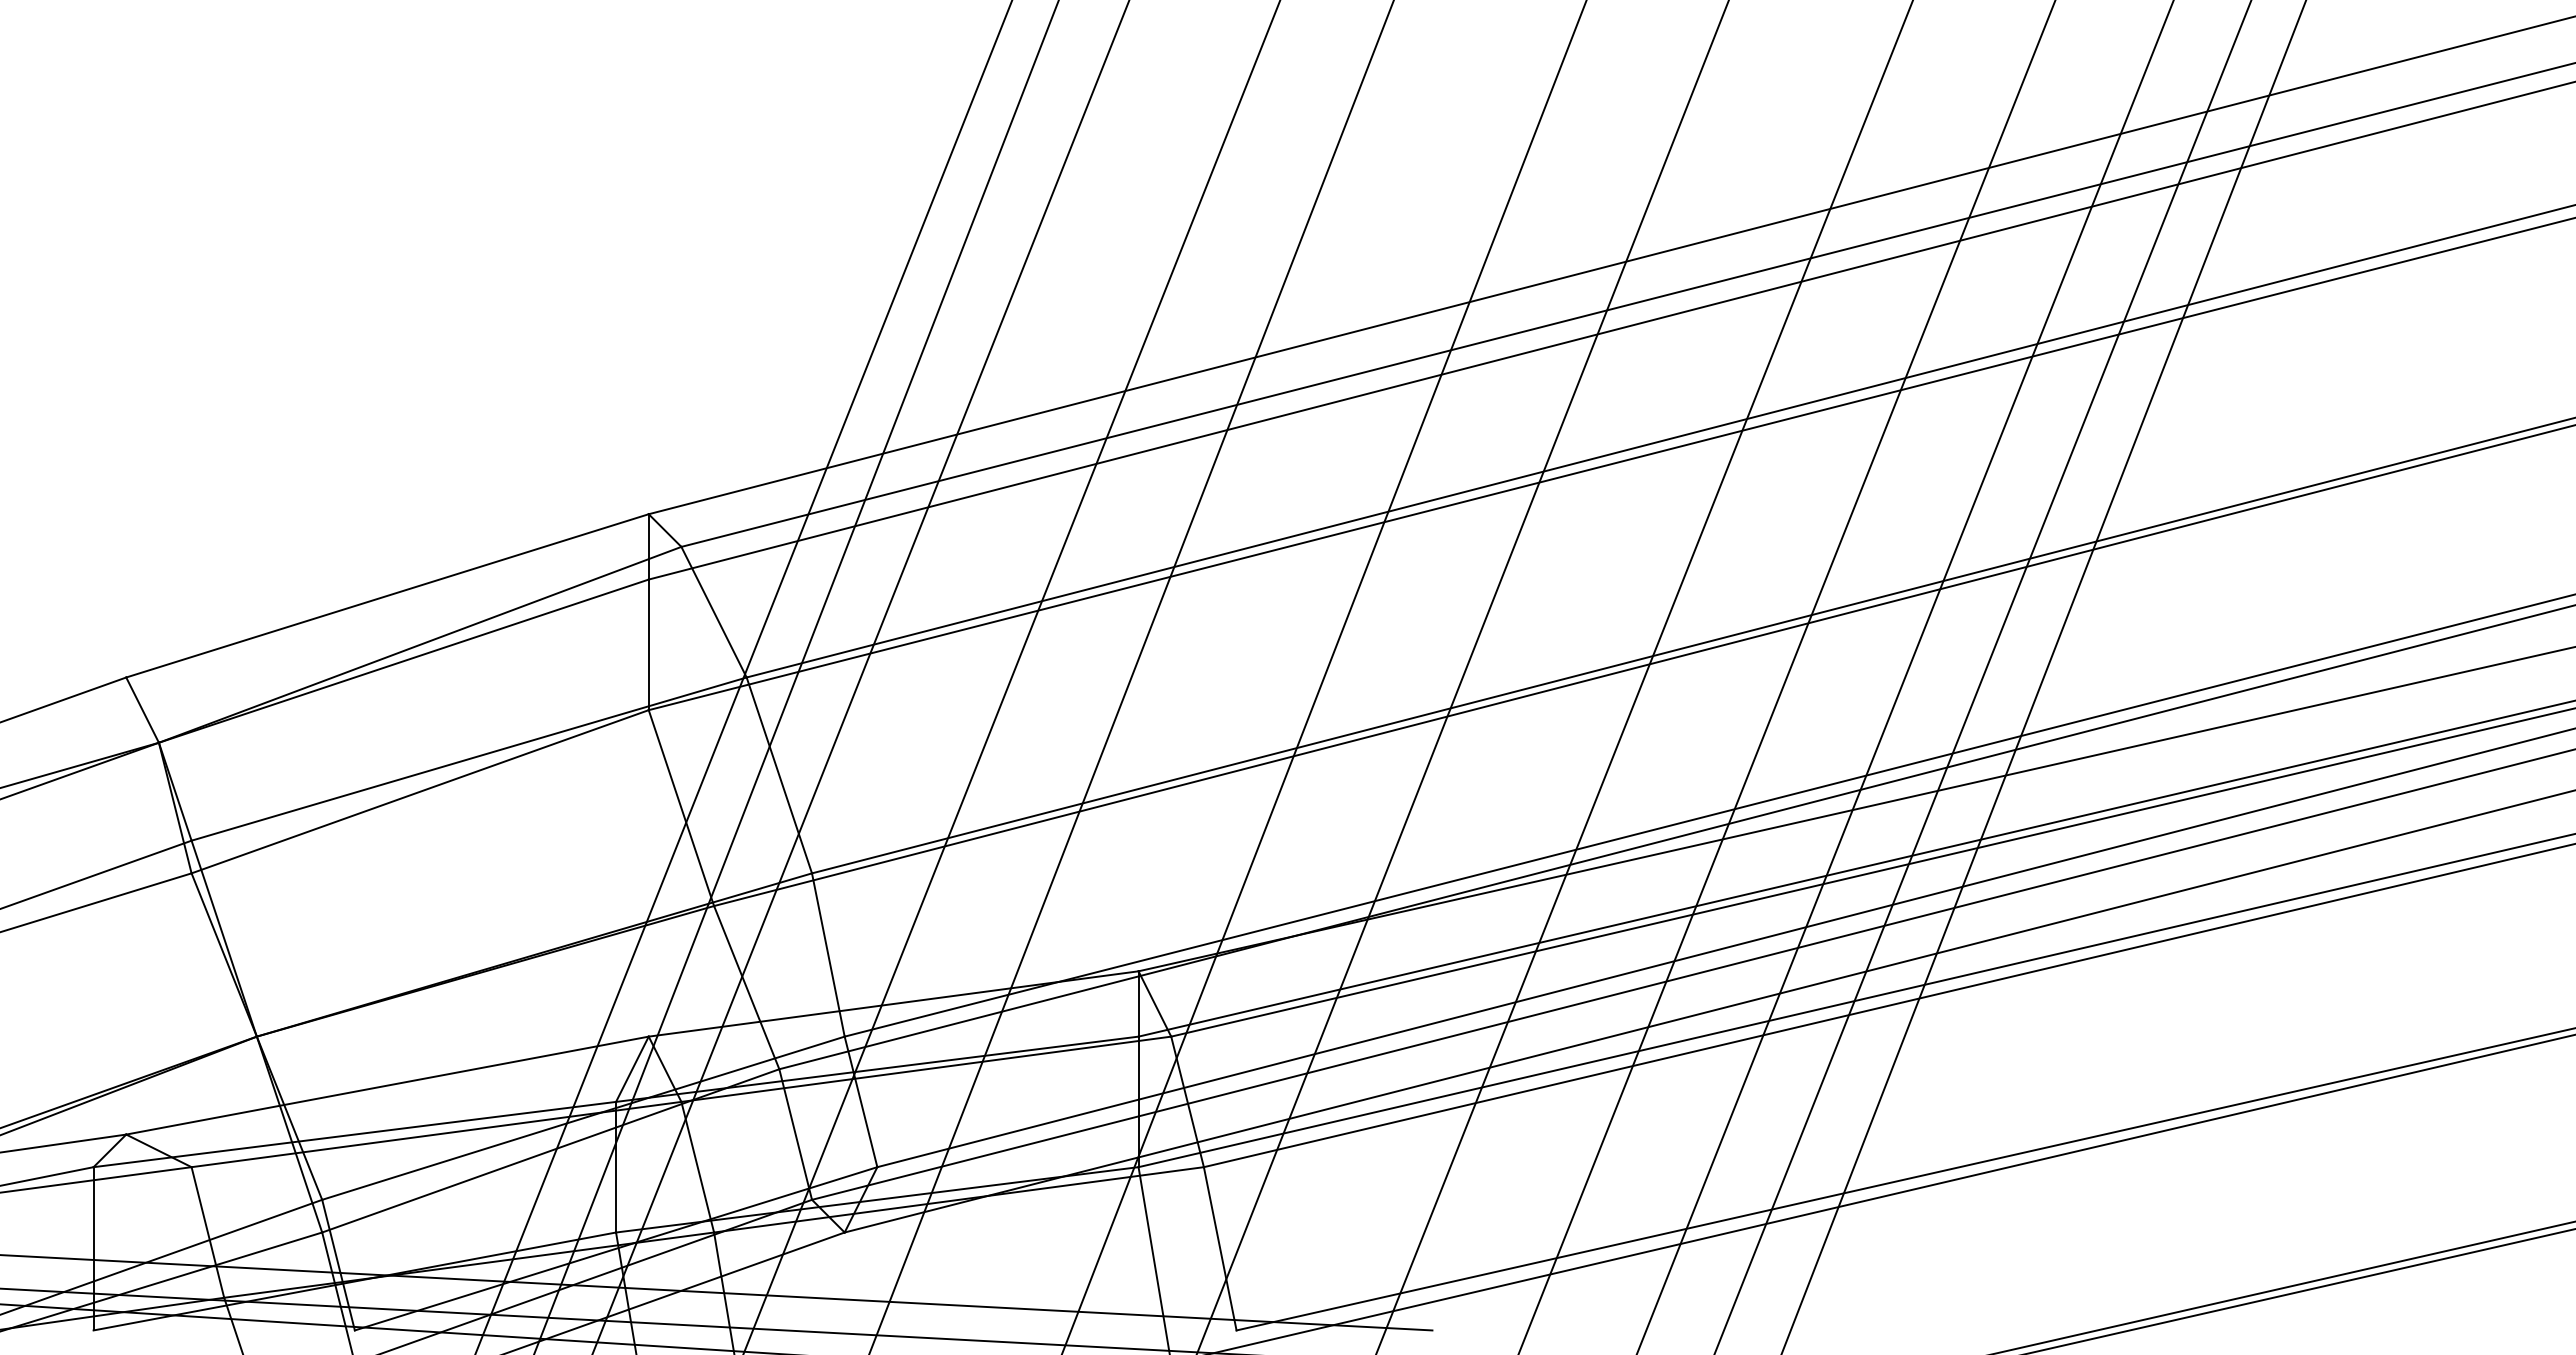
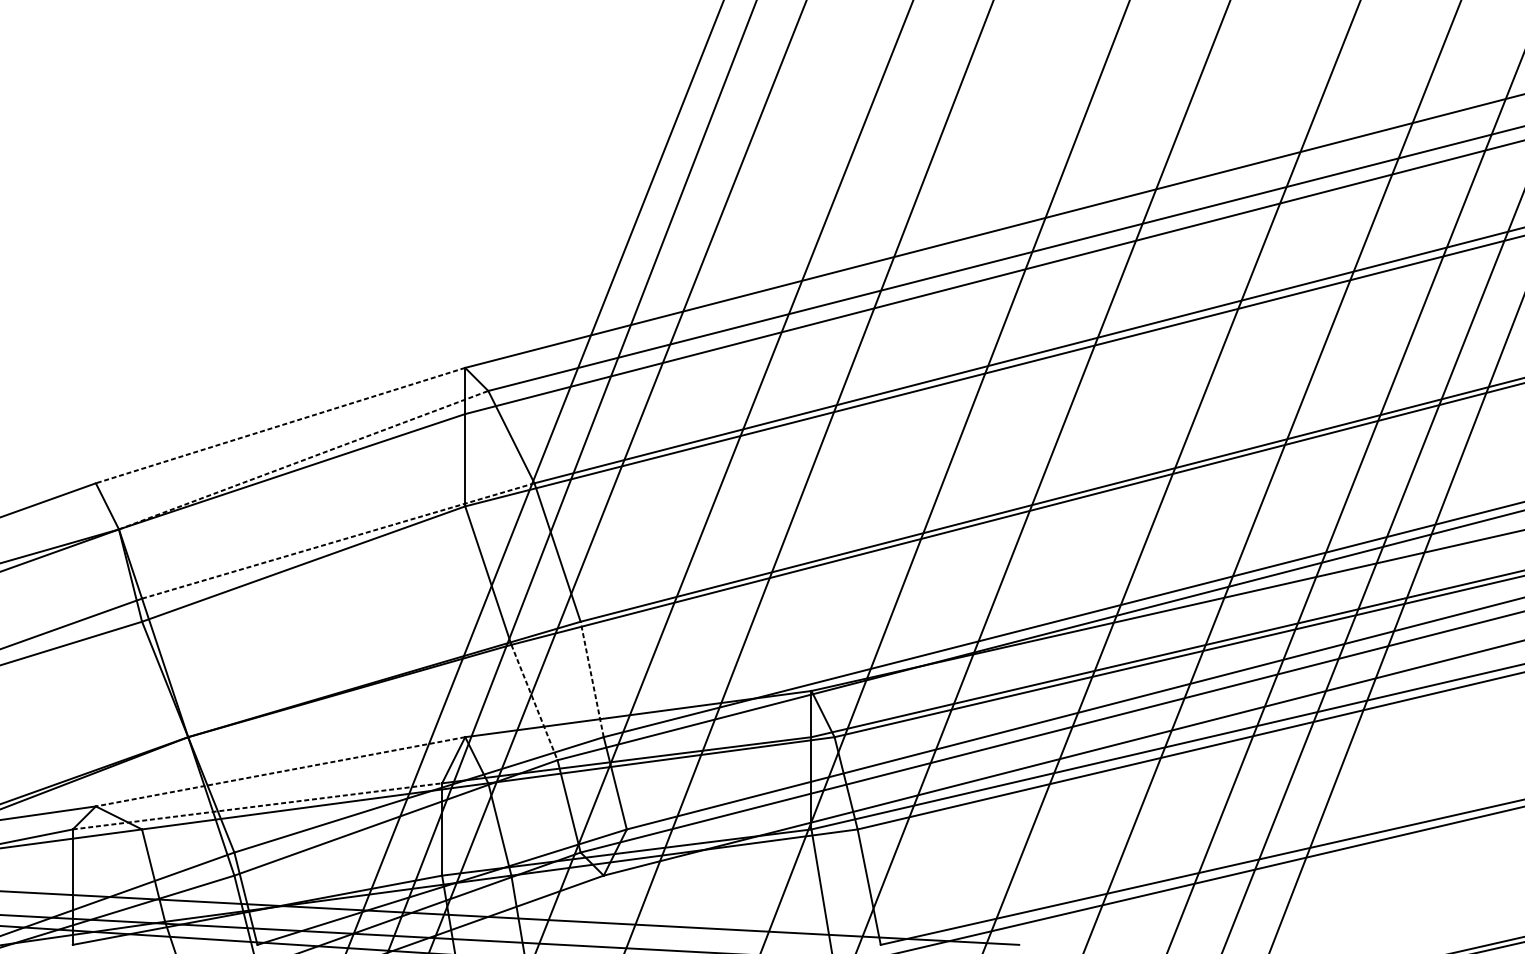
line: (387, 595) -> (280, 425), solid -> dashed
line: (420, 644) -> (303, 459), solid -> dashed
line: (469, 758) -> (338, 540), solid -> dashed
line: (828, 954) -> (592, 679), solid -> dashed
line: (746, 987) -> (534, 702), solid -> dashed
line: (387, 1085) -> (280, 771), solid -> dashed
line: (355, 1134) -> (257, 806), solid -> dashed

